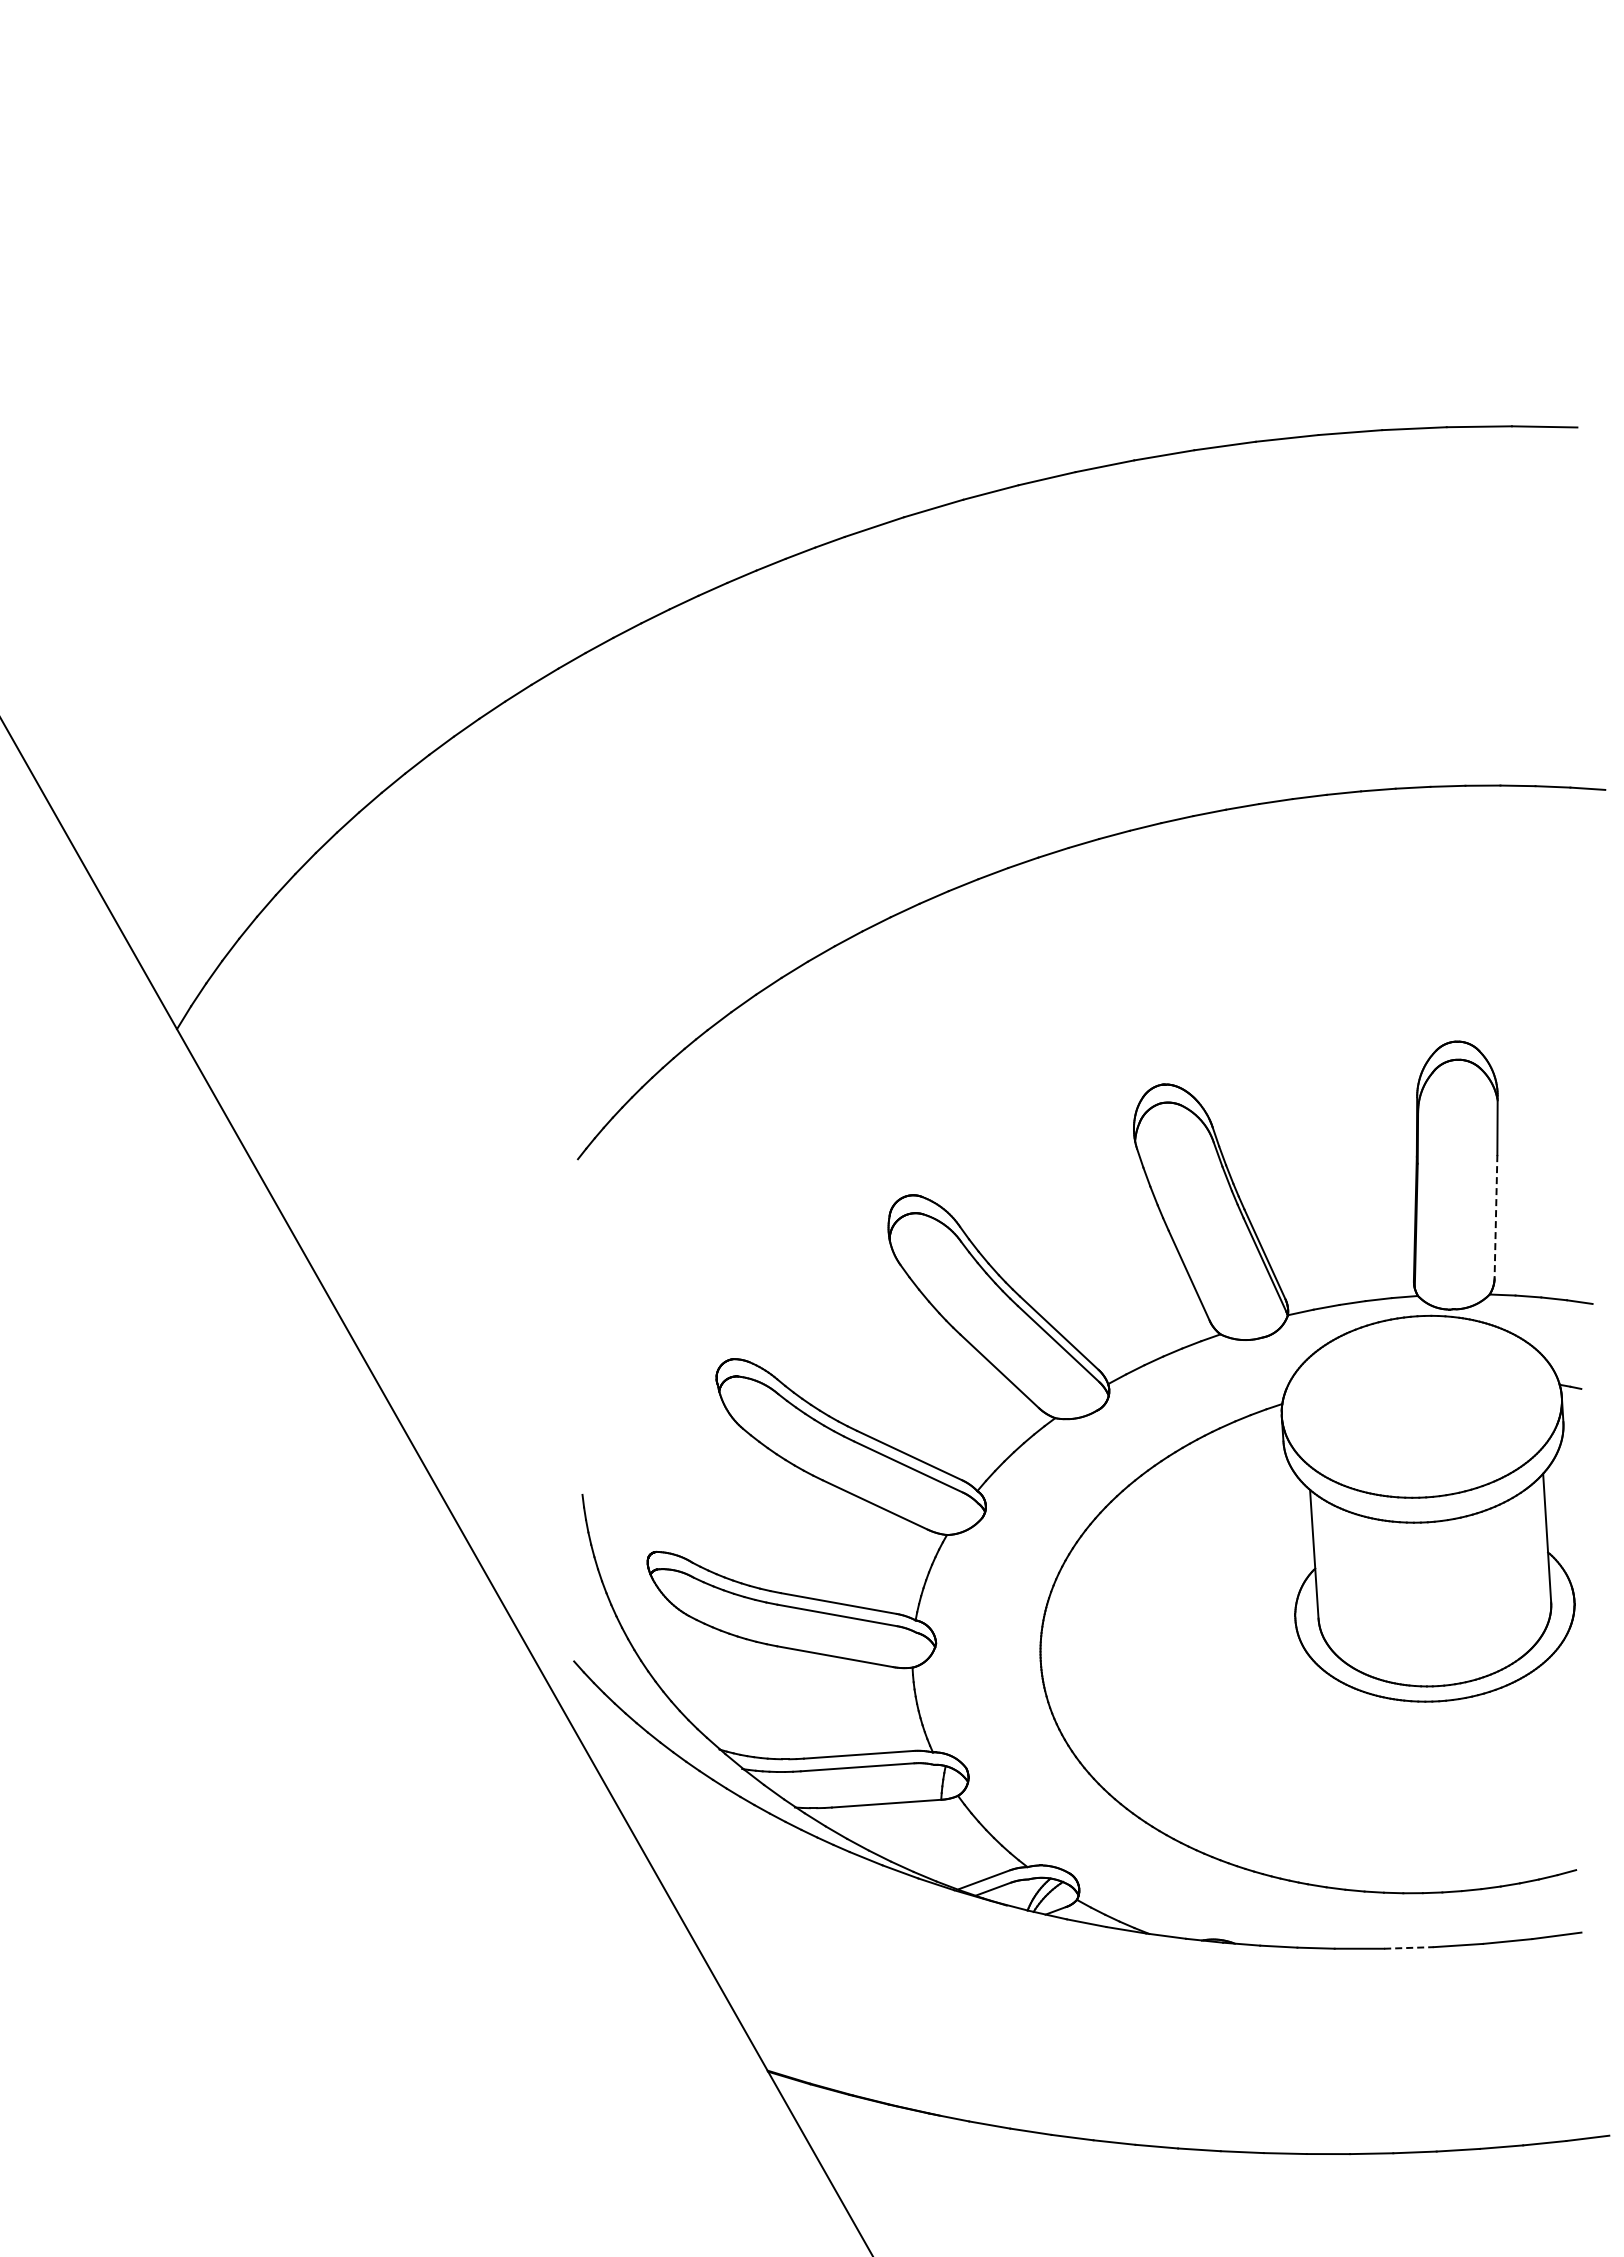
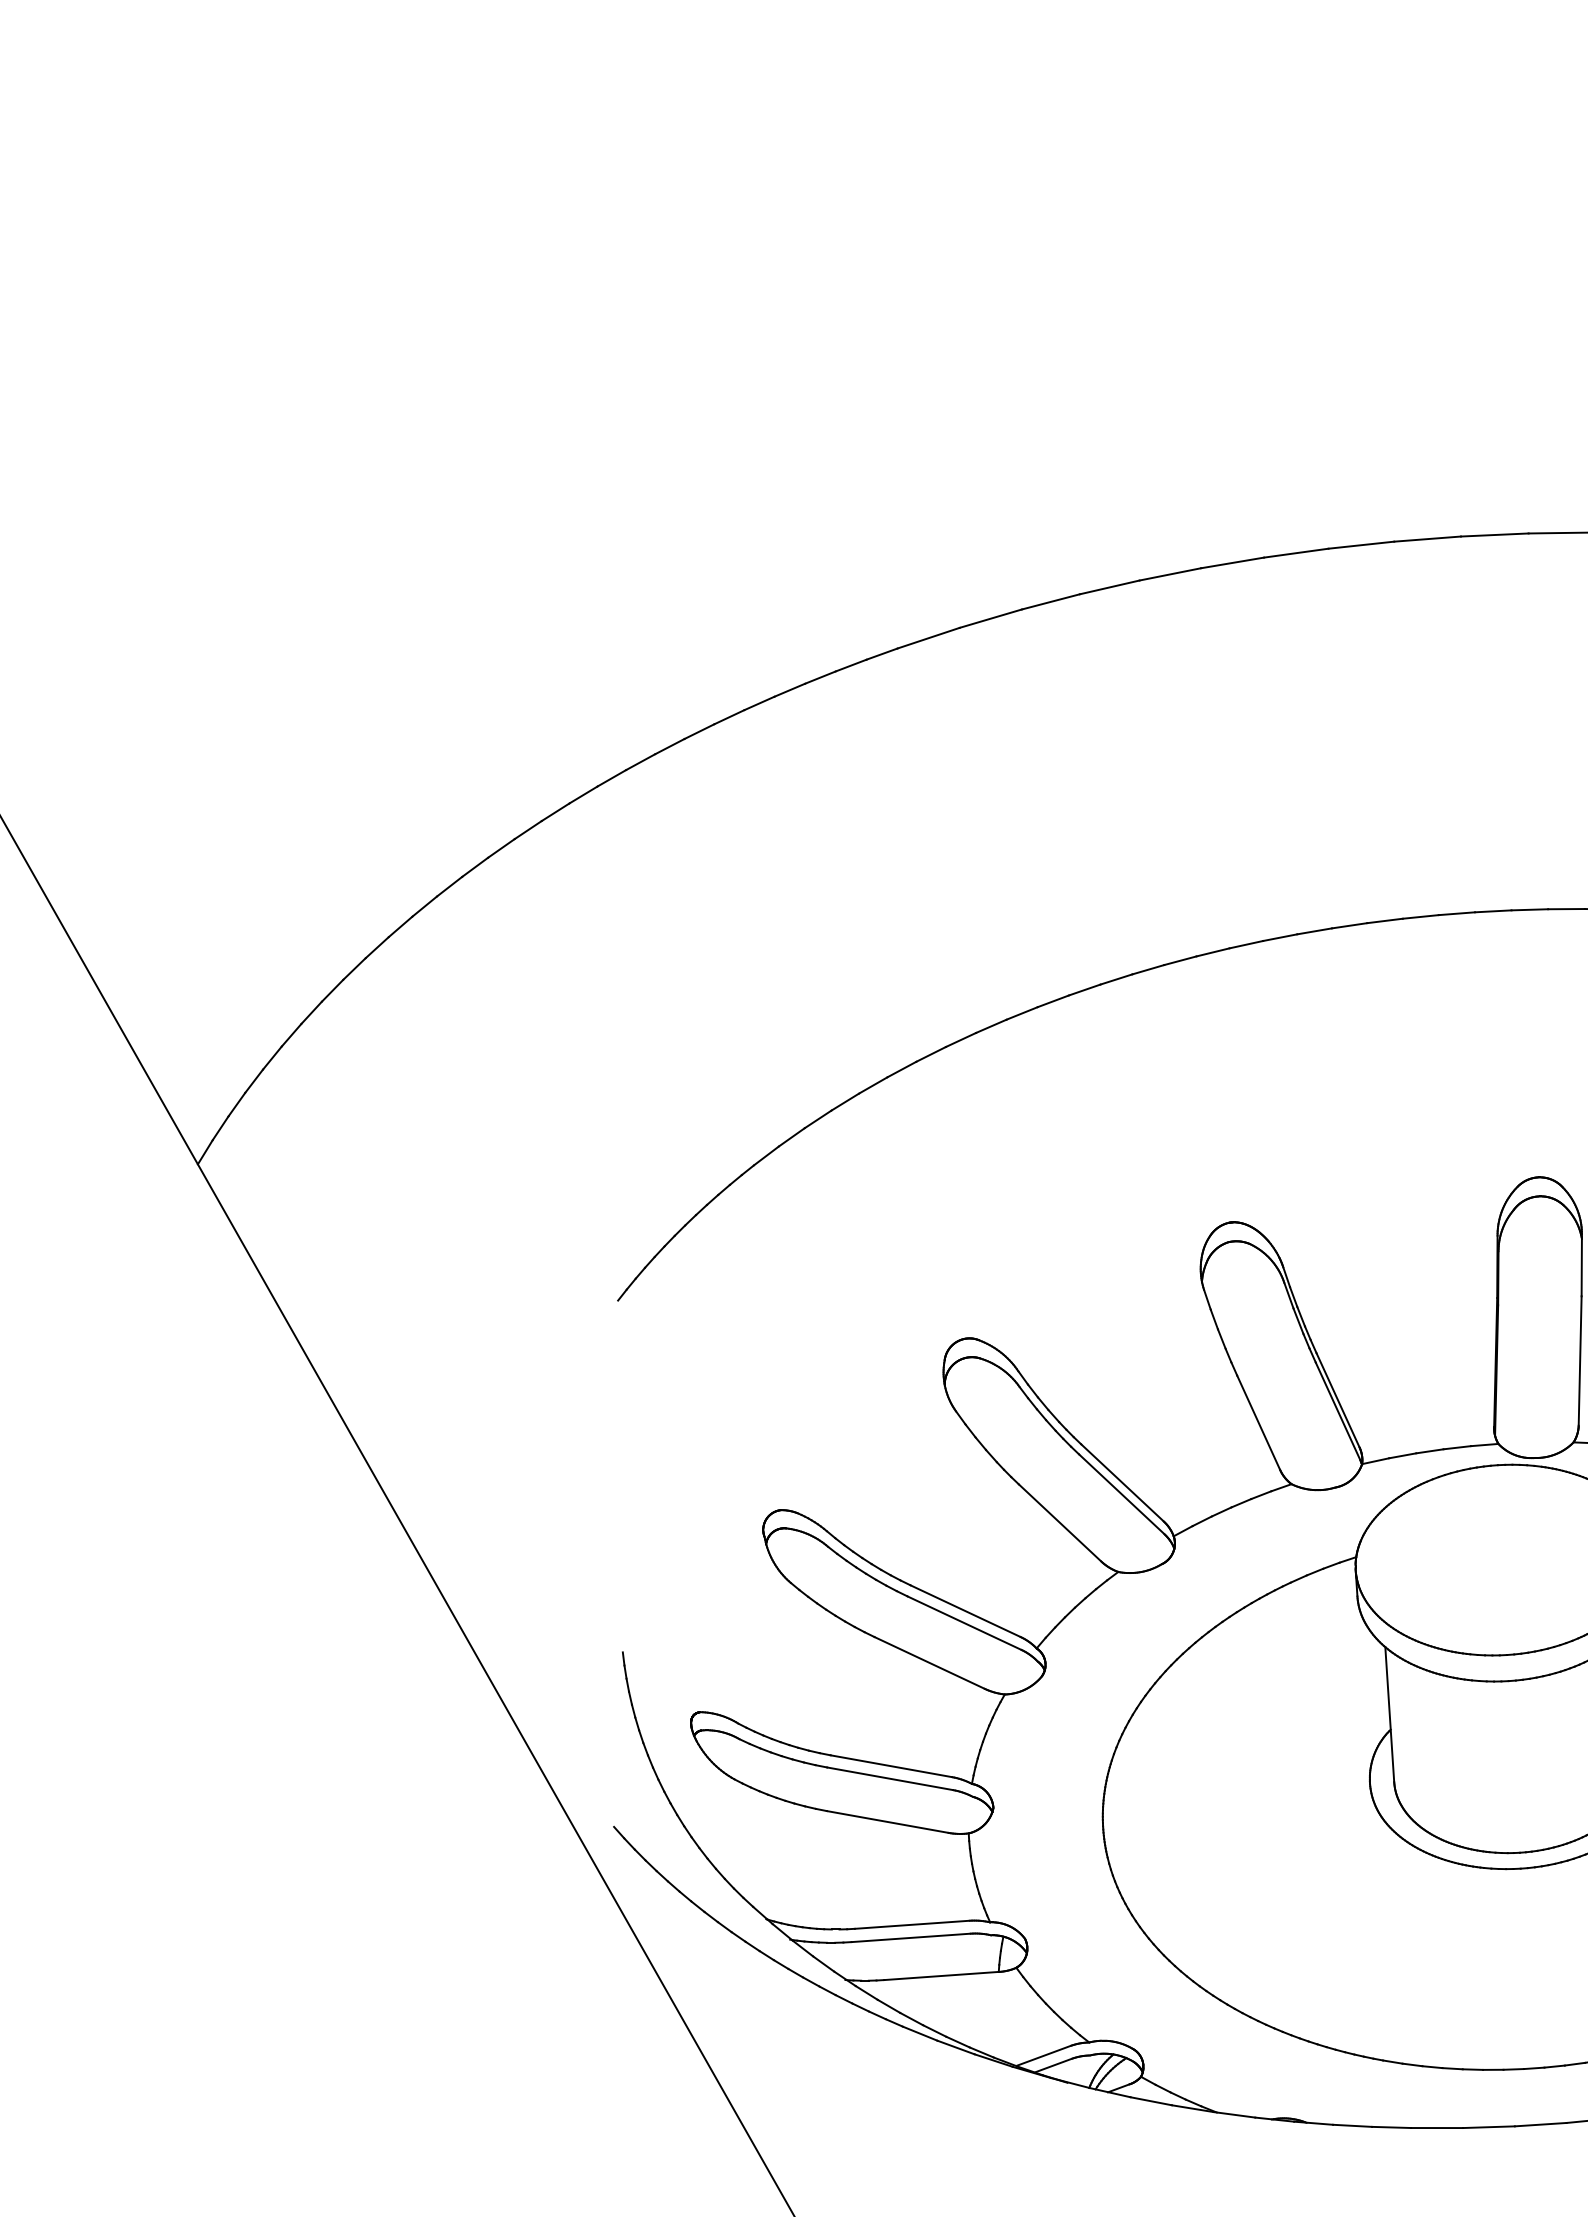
line: (1495, 1216) -> (1579, 1360), dashed -> solid
line: (1408, 1947) -> (1488, 2126), dashed -> solid

